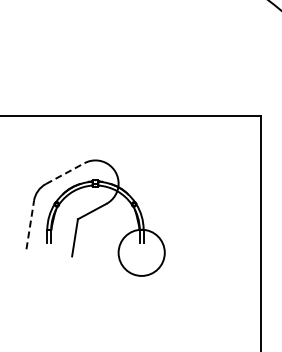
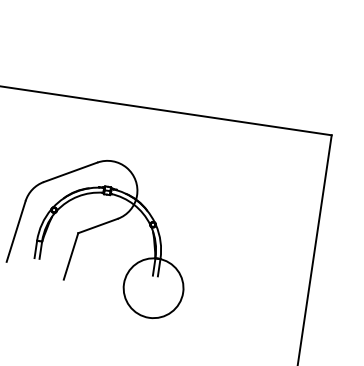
line: (65, 173) -> (71, 172), dashed -> solid
line: (30, 225) -> (16, 232), dashed -> solid

